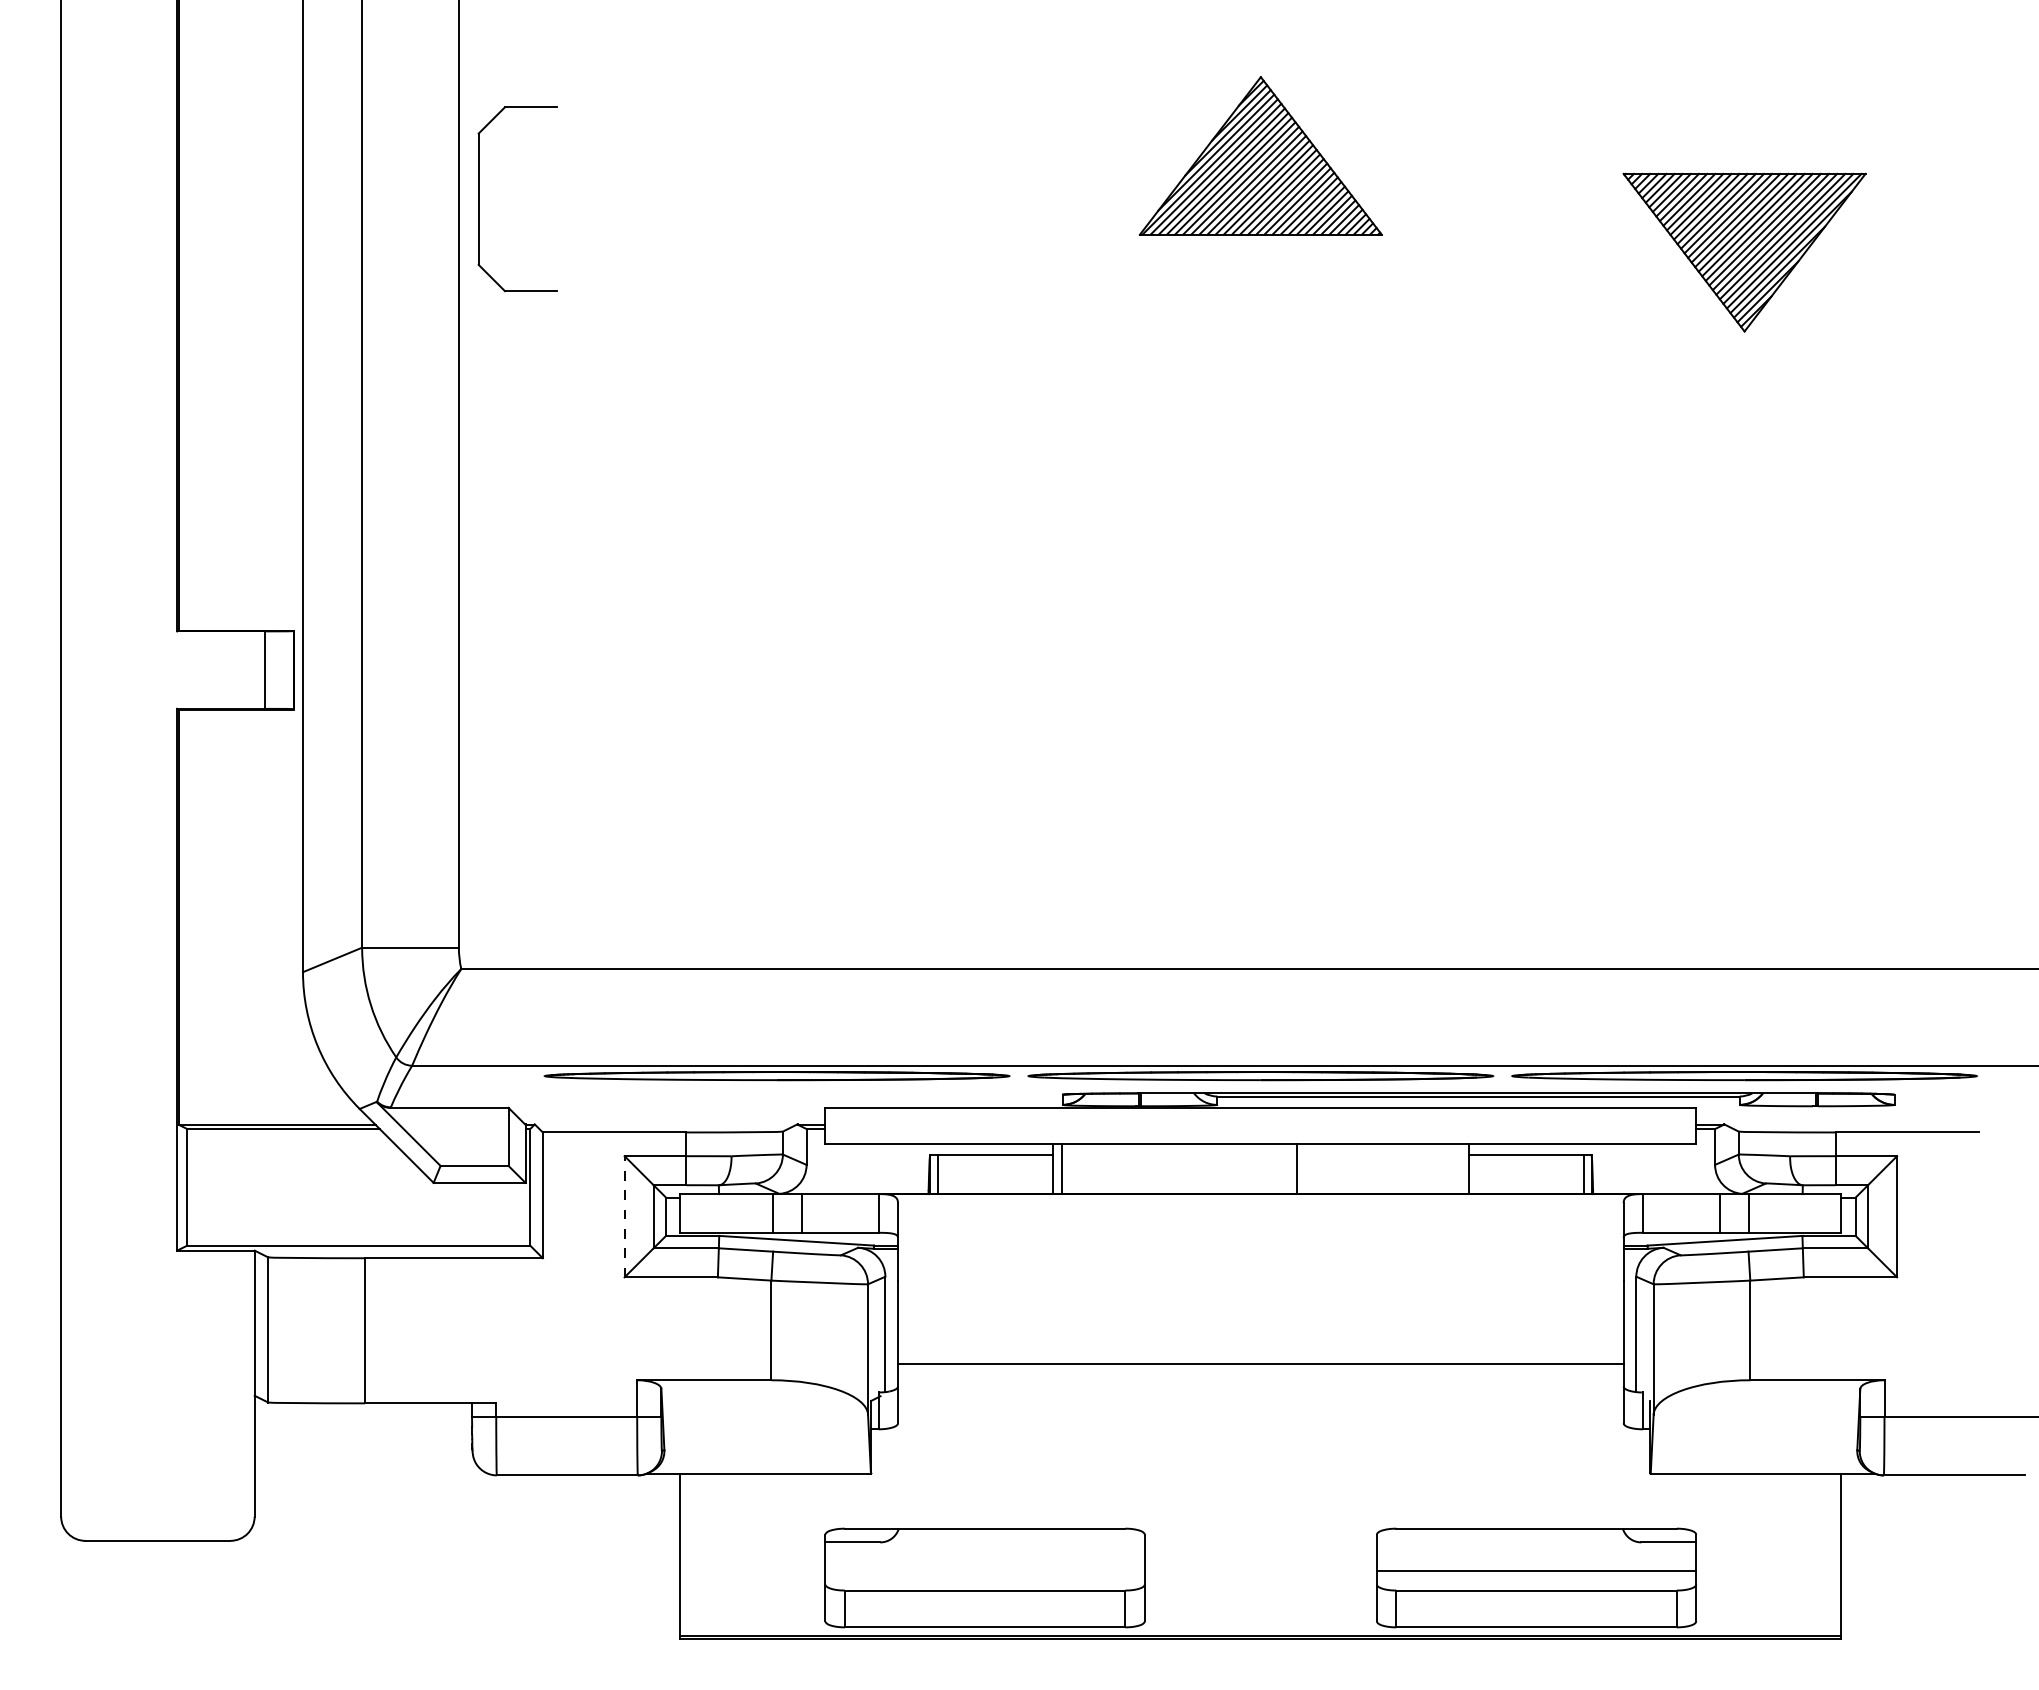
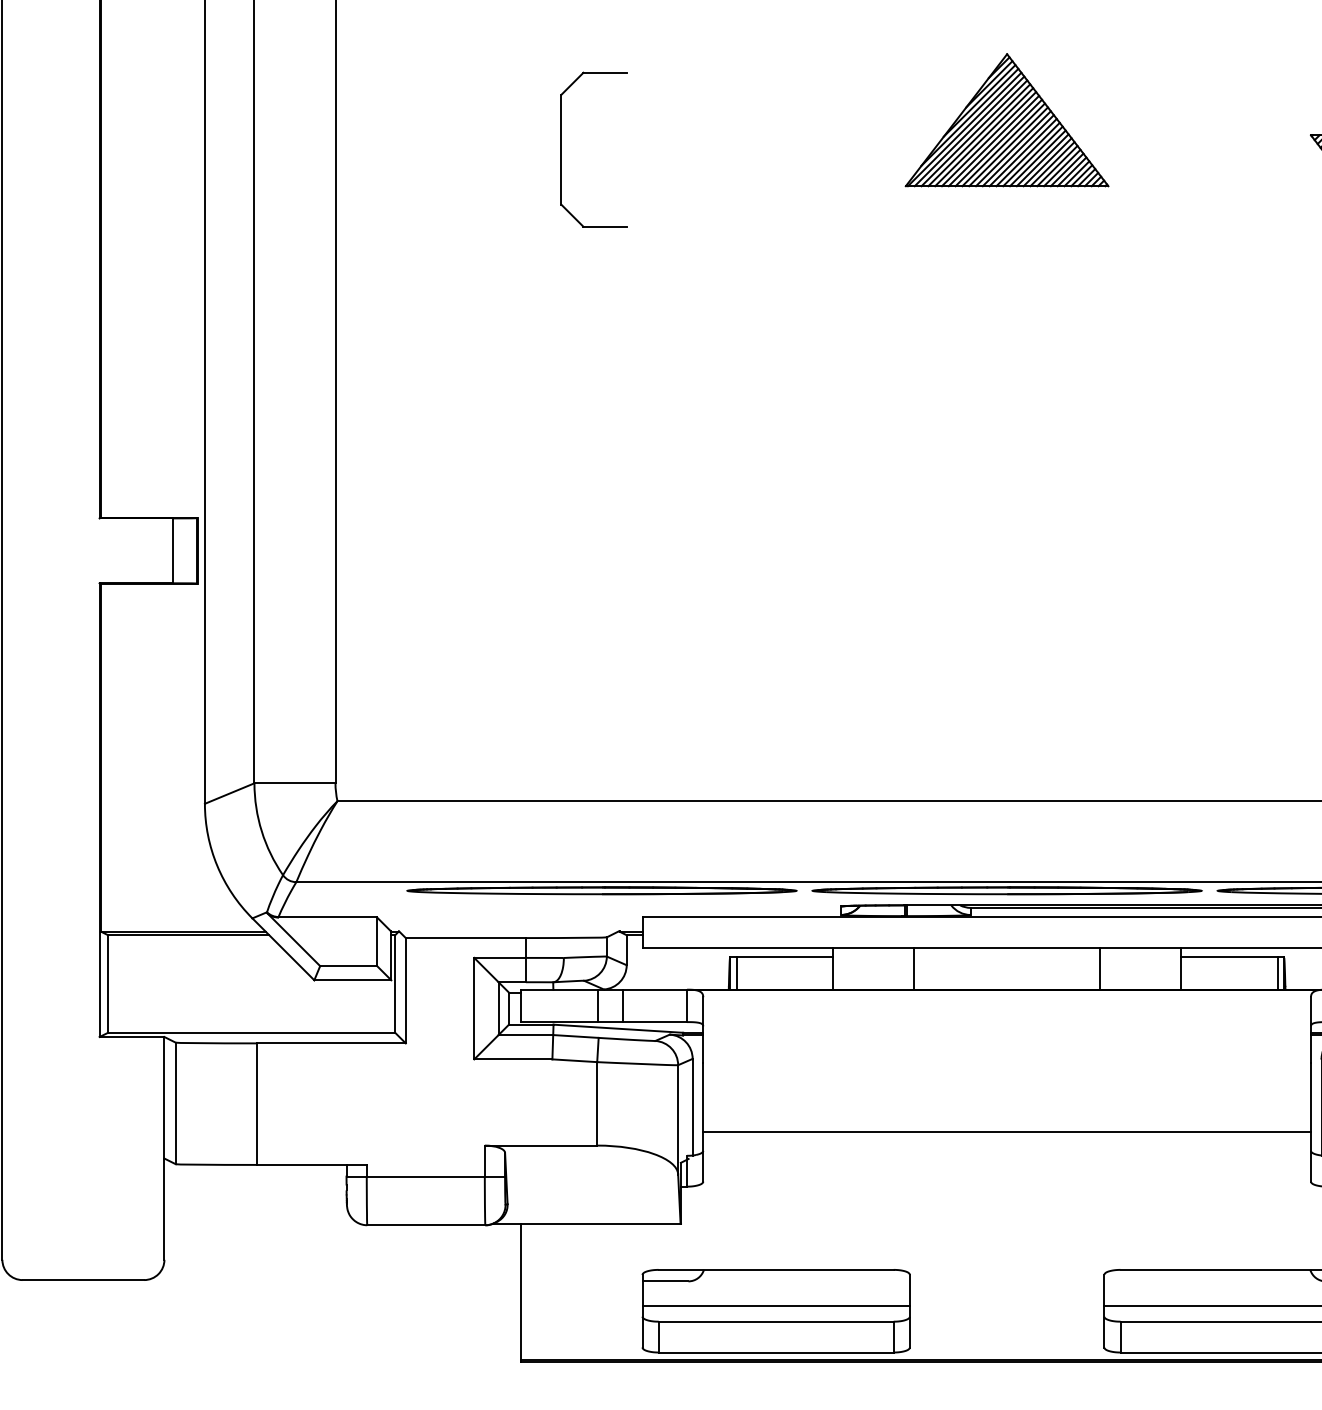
part: (479, 199) -> (562, 149), moved
line: (1061, 1169) -> (913, 969), moved
line: (1297, 1169) -> (1100, 969), moved
line: (624, 1216) -> (474, 1008), dashed -> solid
line: (984, 1571) -> (775, 1305), added

